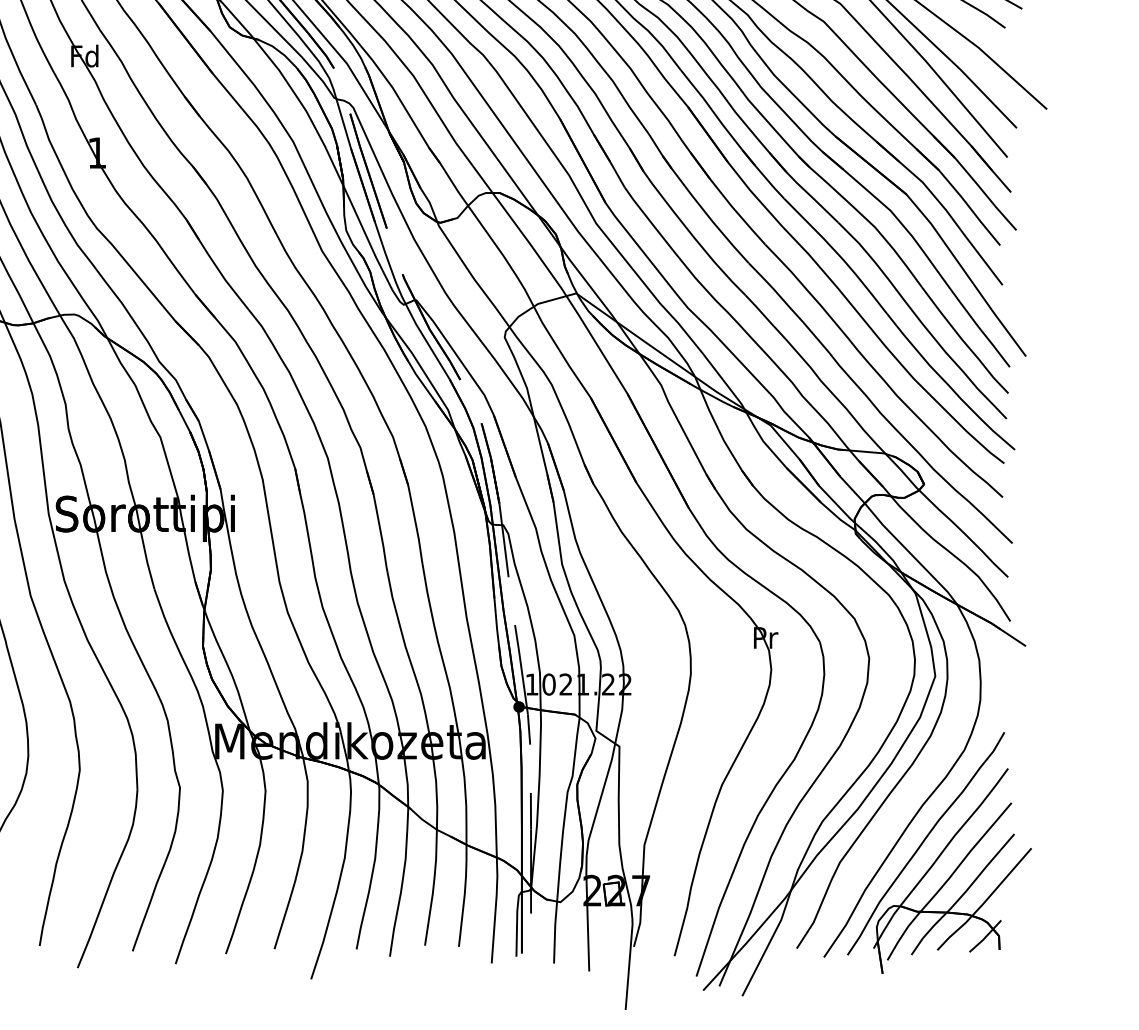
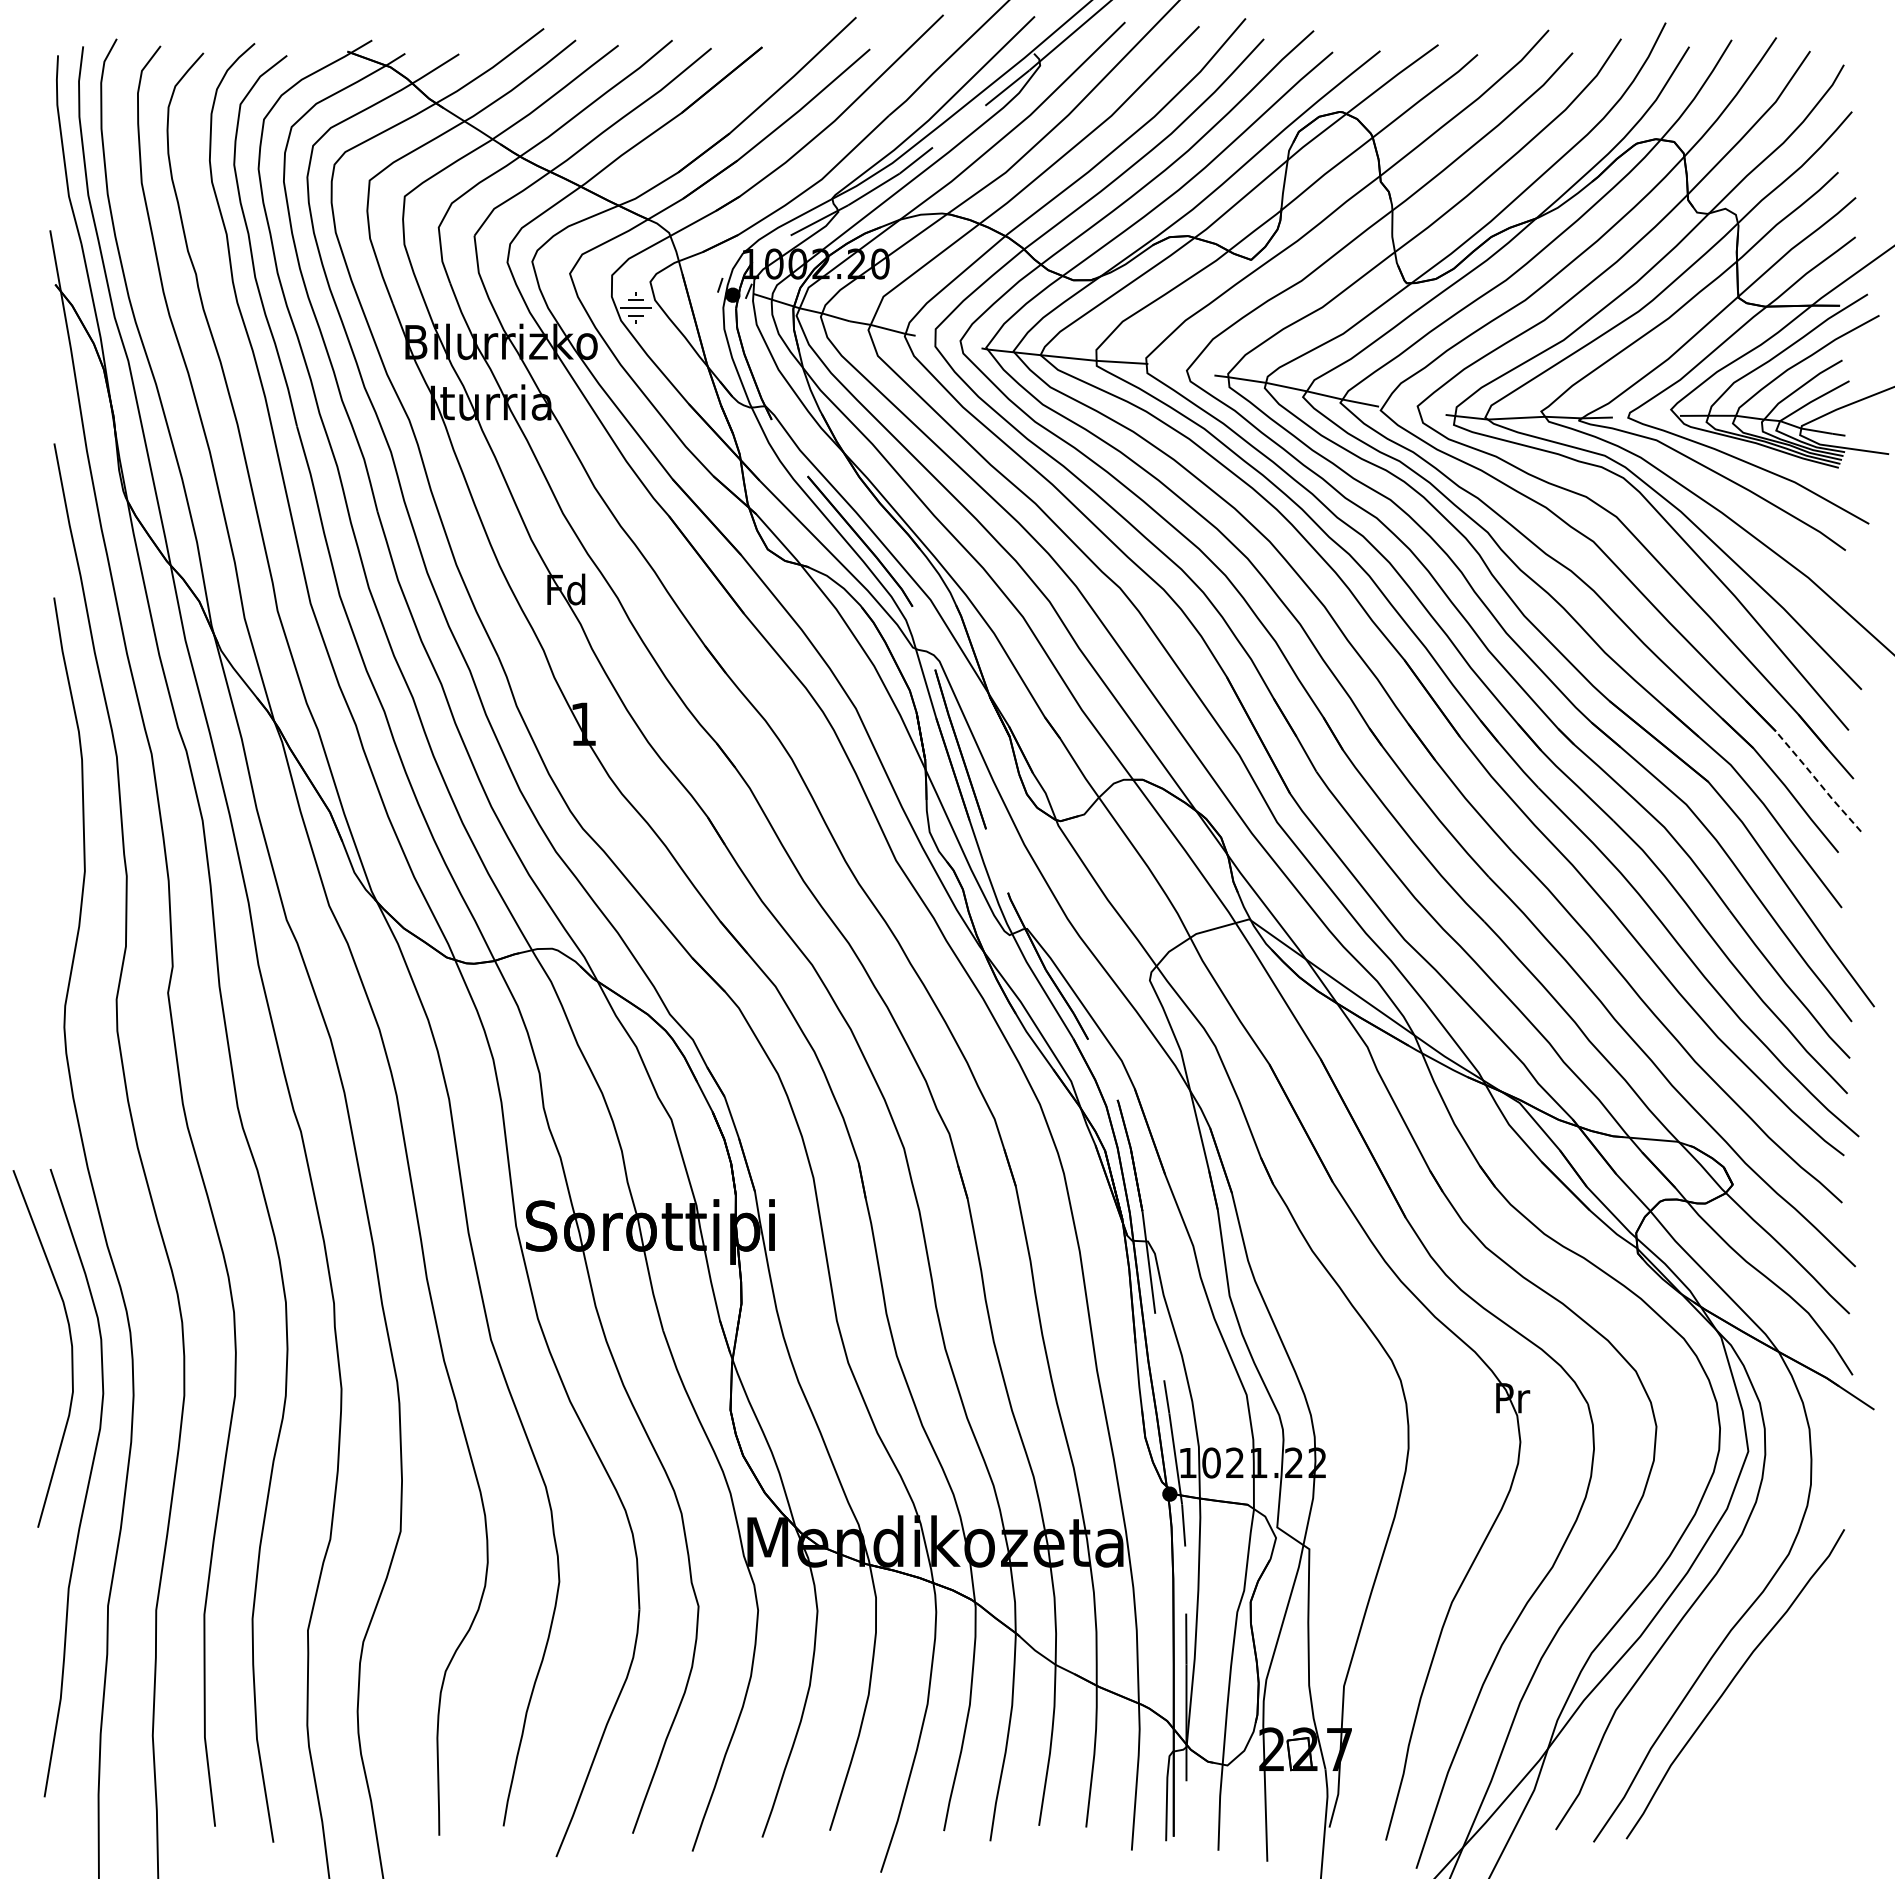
line: (985, 194) -> (1818, 781), solid -> dashed
part: (952, 871) -> (1772, 1722), removed

